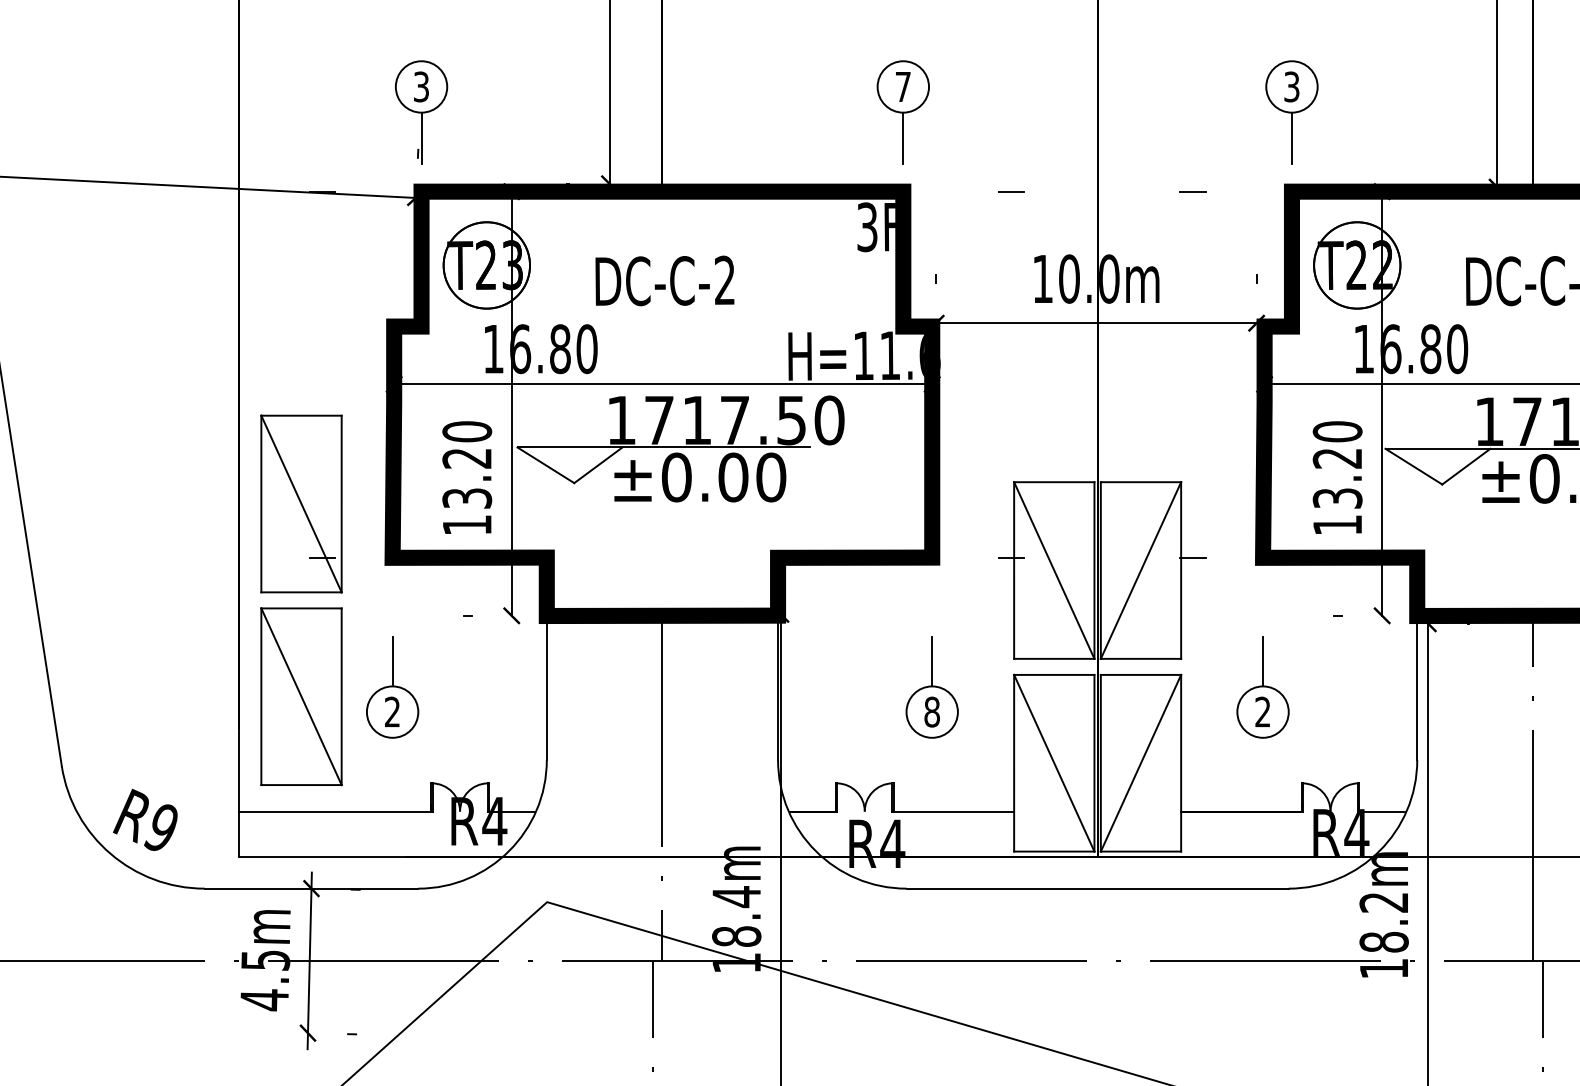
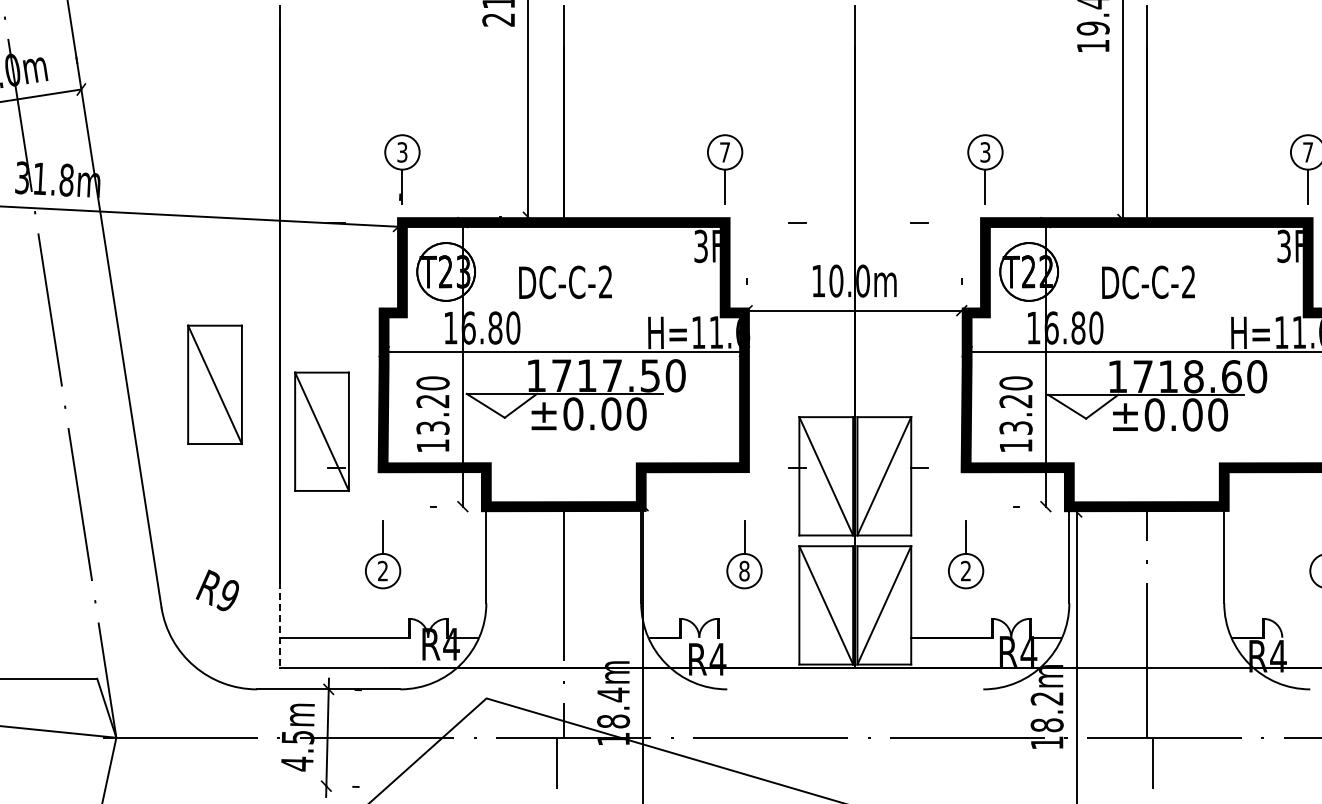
part: (300, 696) -> (214, 384), moved
line: (239, 793) -> (280, 625), solid -> dashed
line: (953, 811) -> (758, 637), removed
text: (143, 820) -> (216, 590), moved
line: (1097, 888) -> (855, 689), removed

